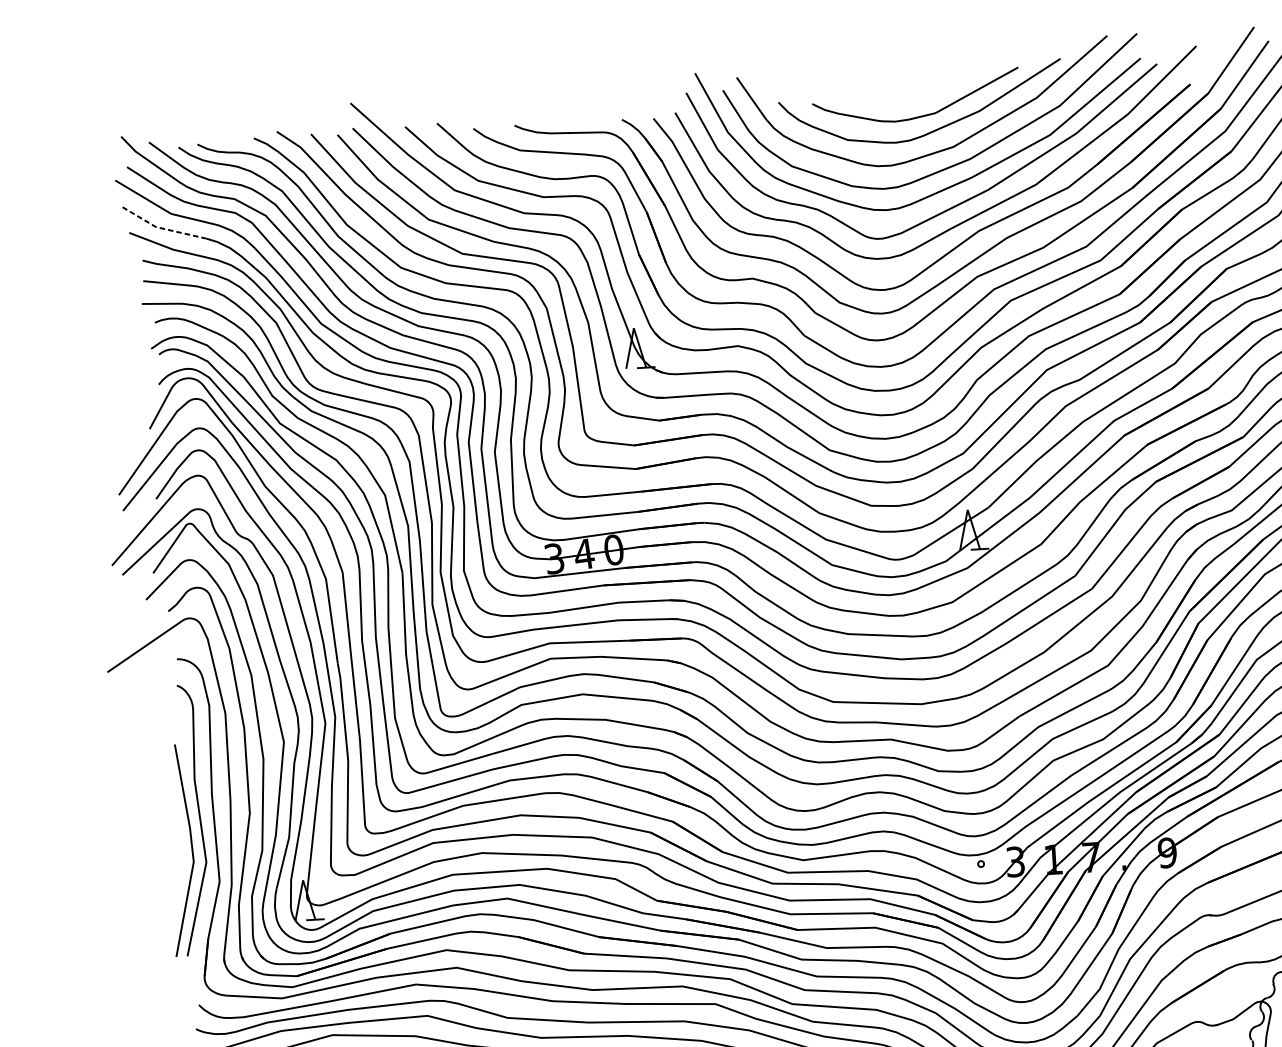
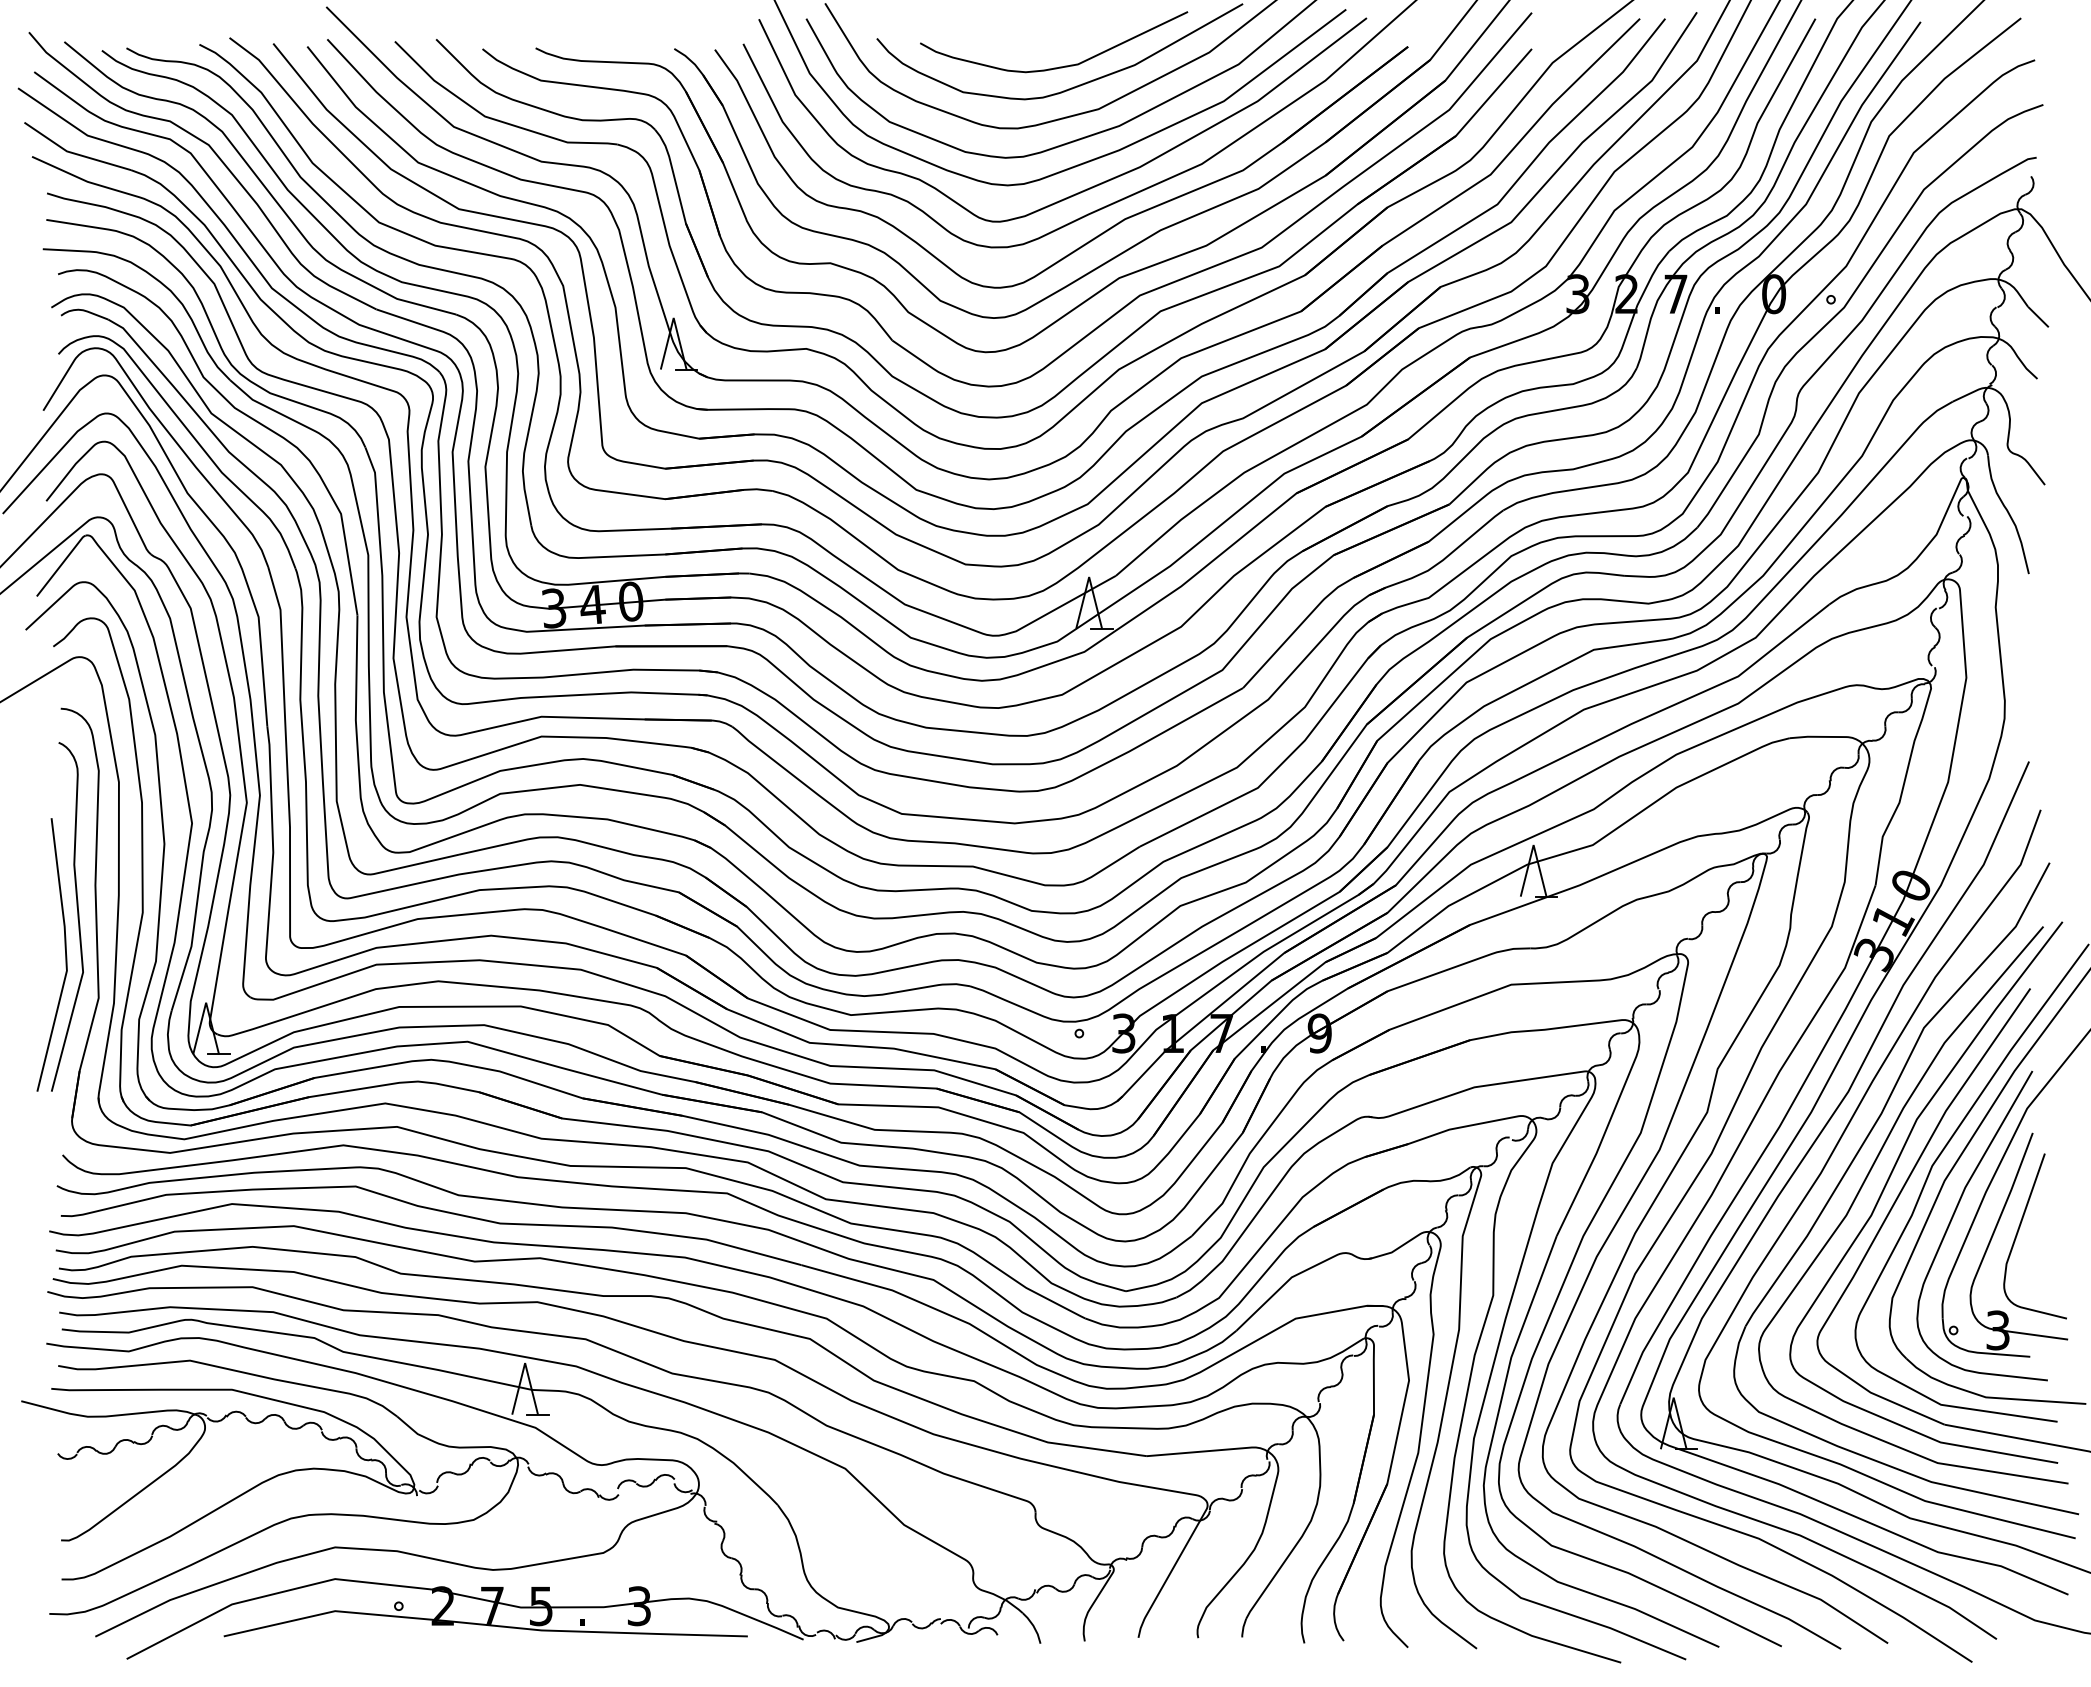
line: (161, 228) -> (73, 153), dashed -> solid

